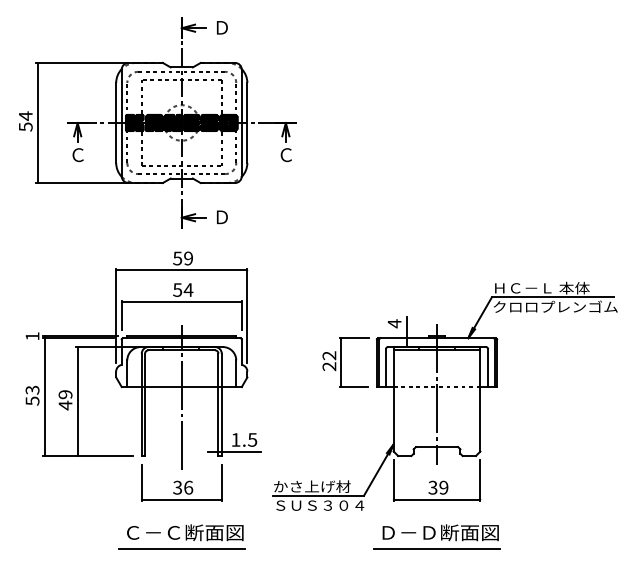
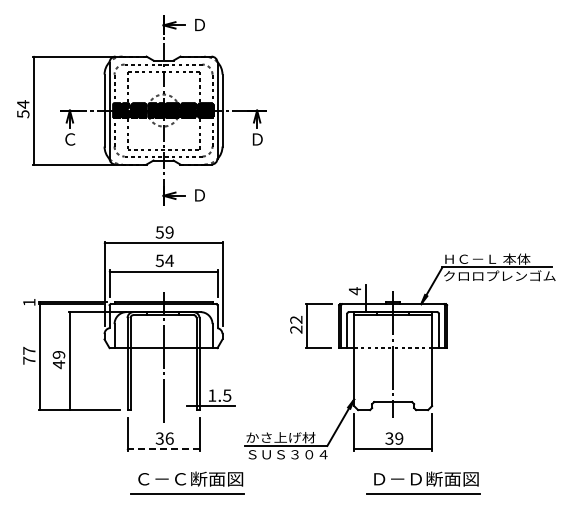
text: (286, 155) -> (257, 139), Ｃ -> Ｄ
text: (32, 395) -> (29, 355), 53 -> 77
line: (181, 499) -> (163, 449), solid -> dashed
part: (181, 536) -> (187, 482), moved
part: (437, 536) -> (423, 482), moved

